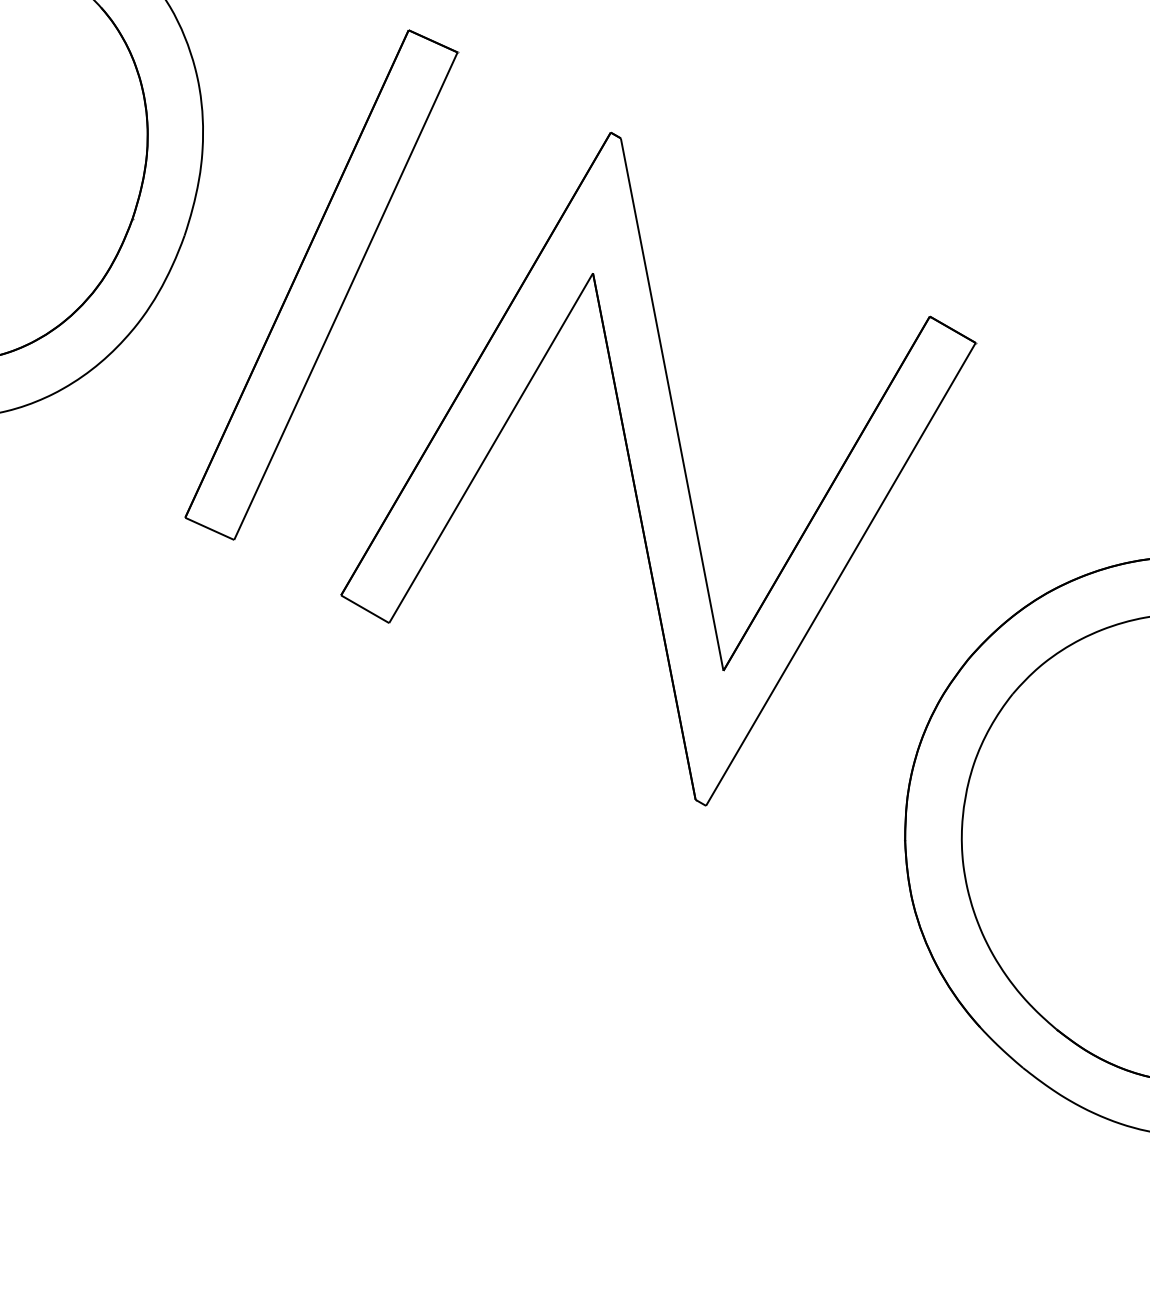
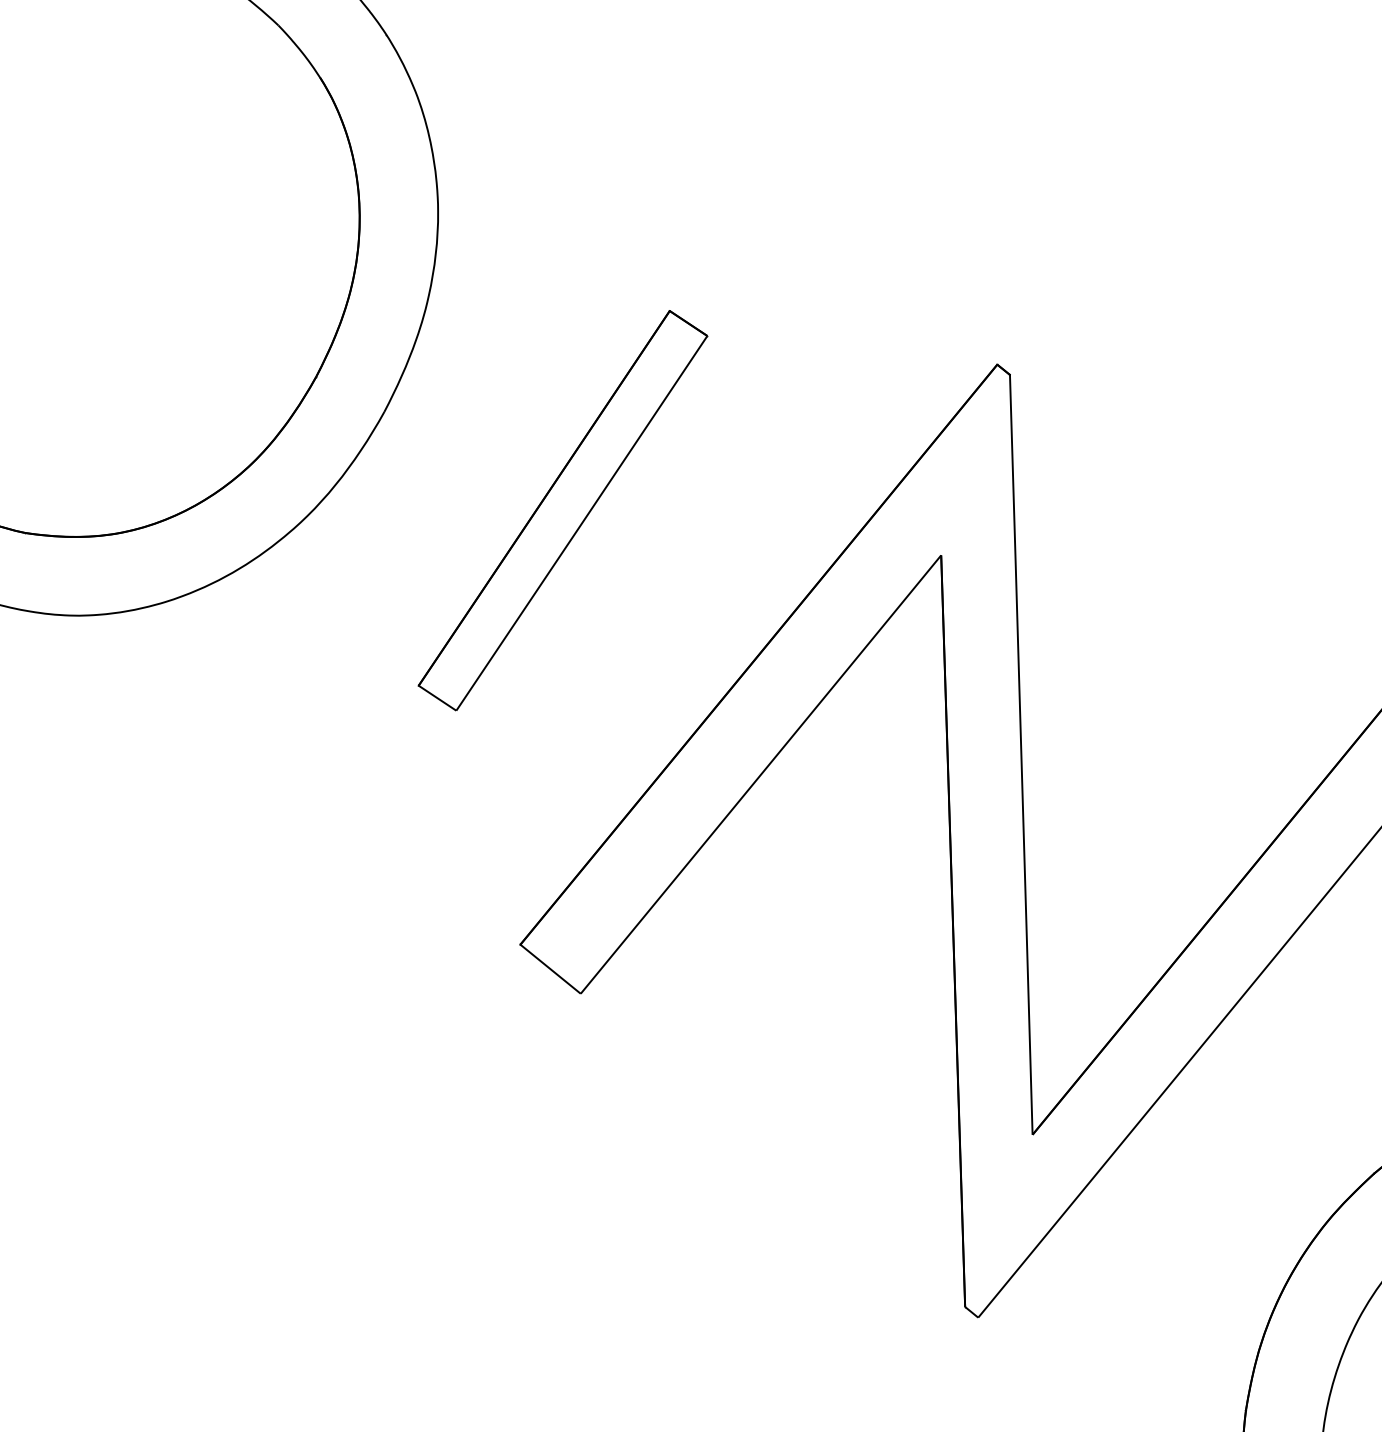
part: (321, 284) -> (562, 510), size x0.6

